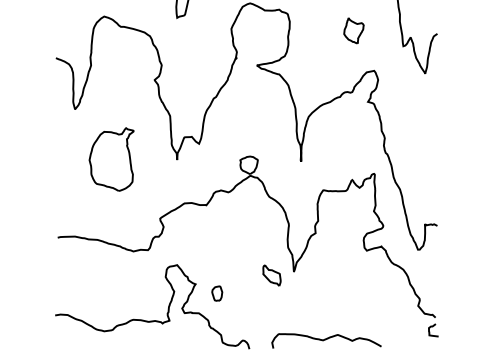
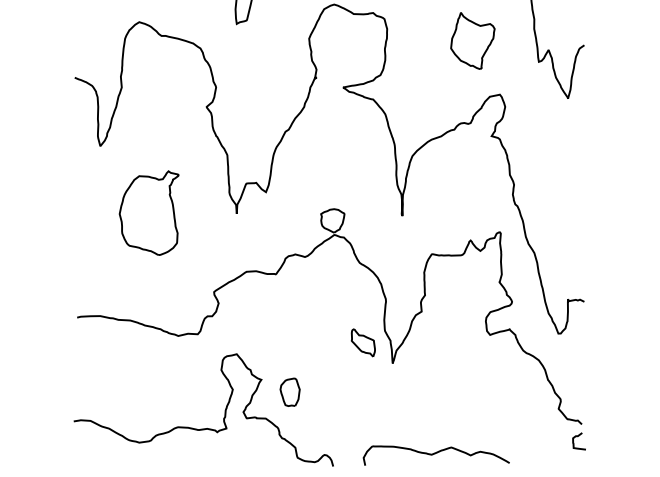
part: (353, 30) -> (472, 40), size x1.67
part: (271, 275) -> (362, 342), moved
part: (217, 293) -> (290, 392), size x1.43

